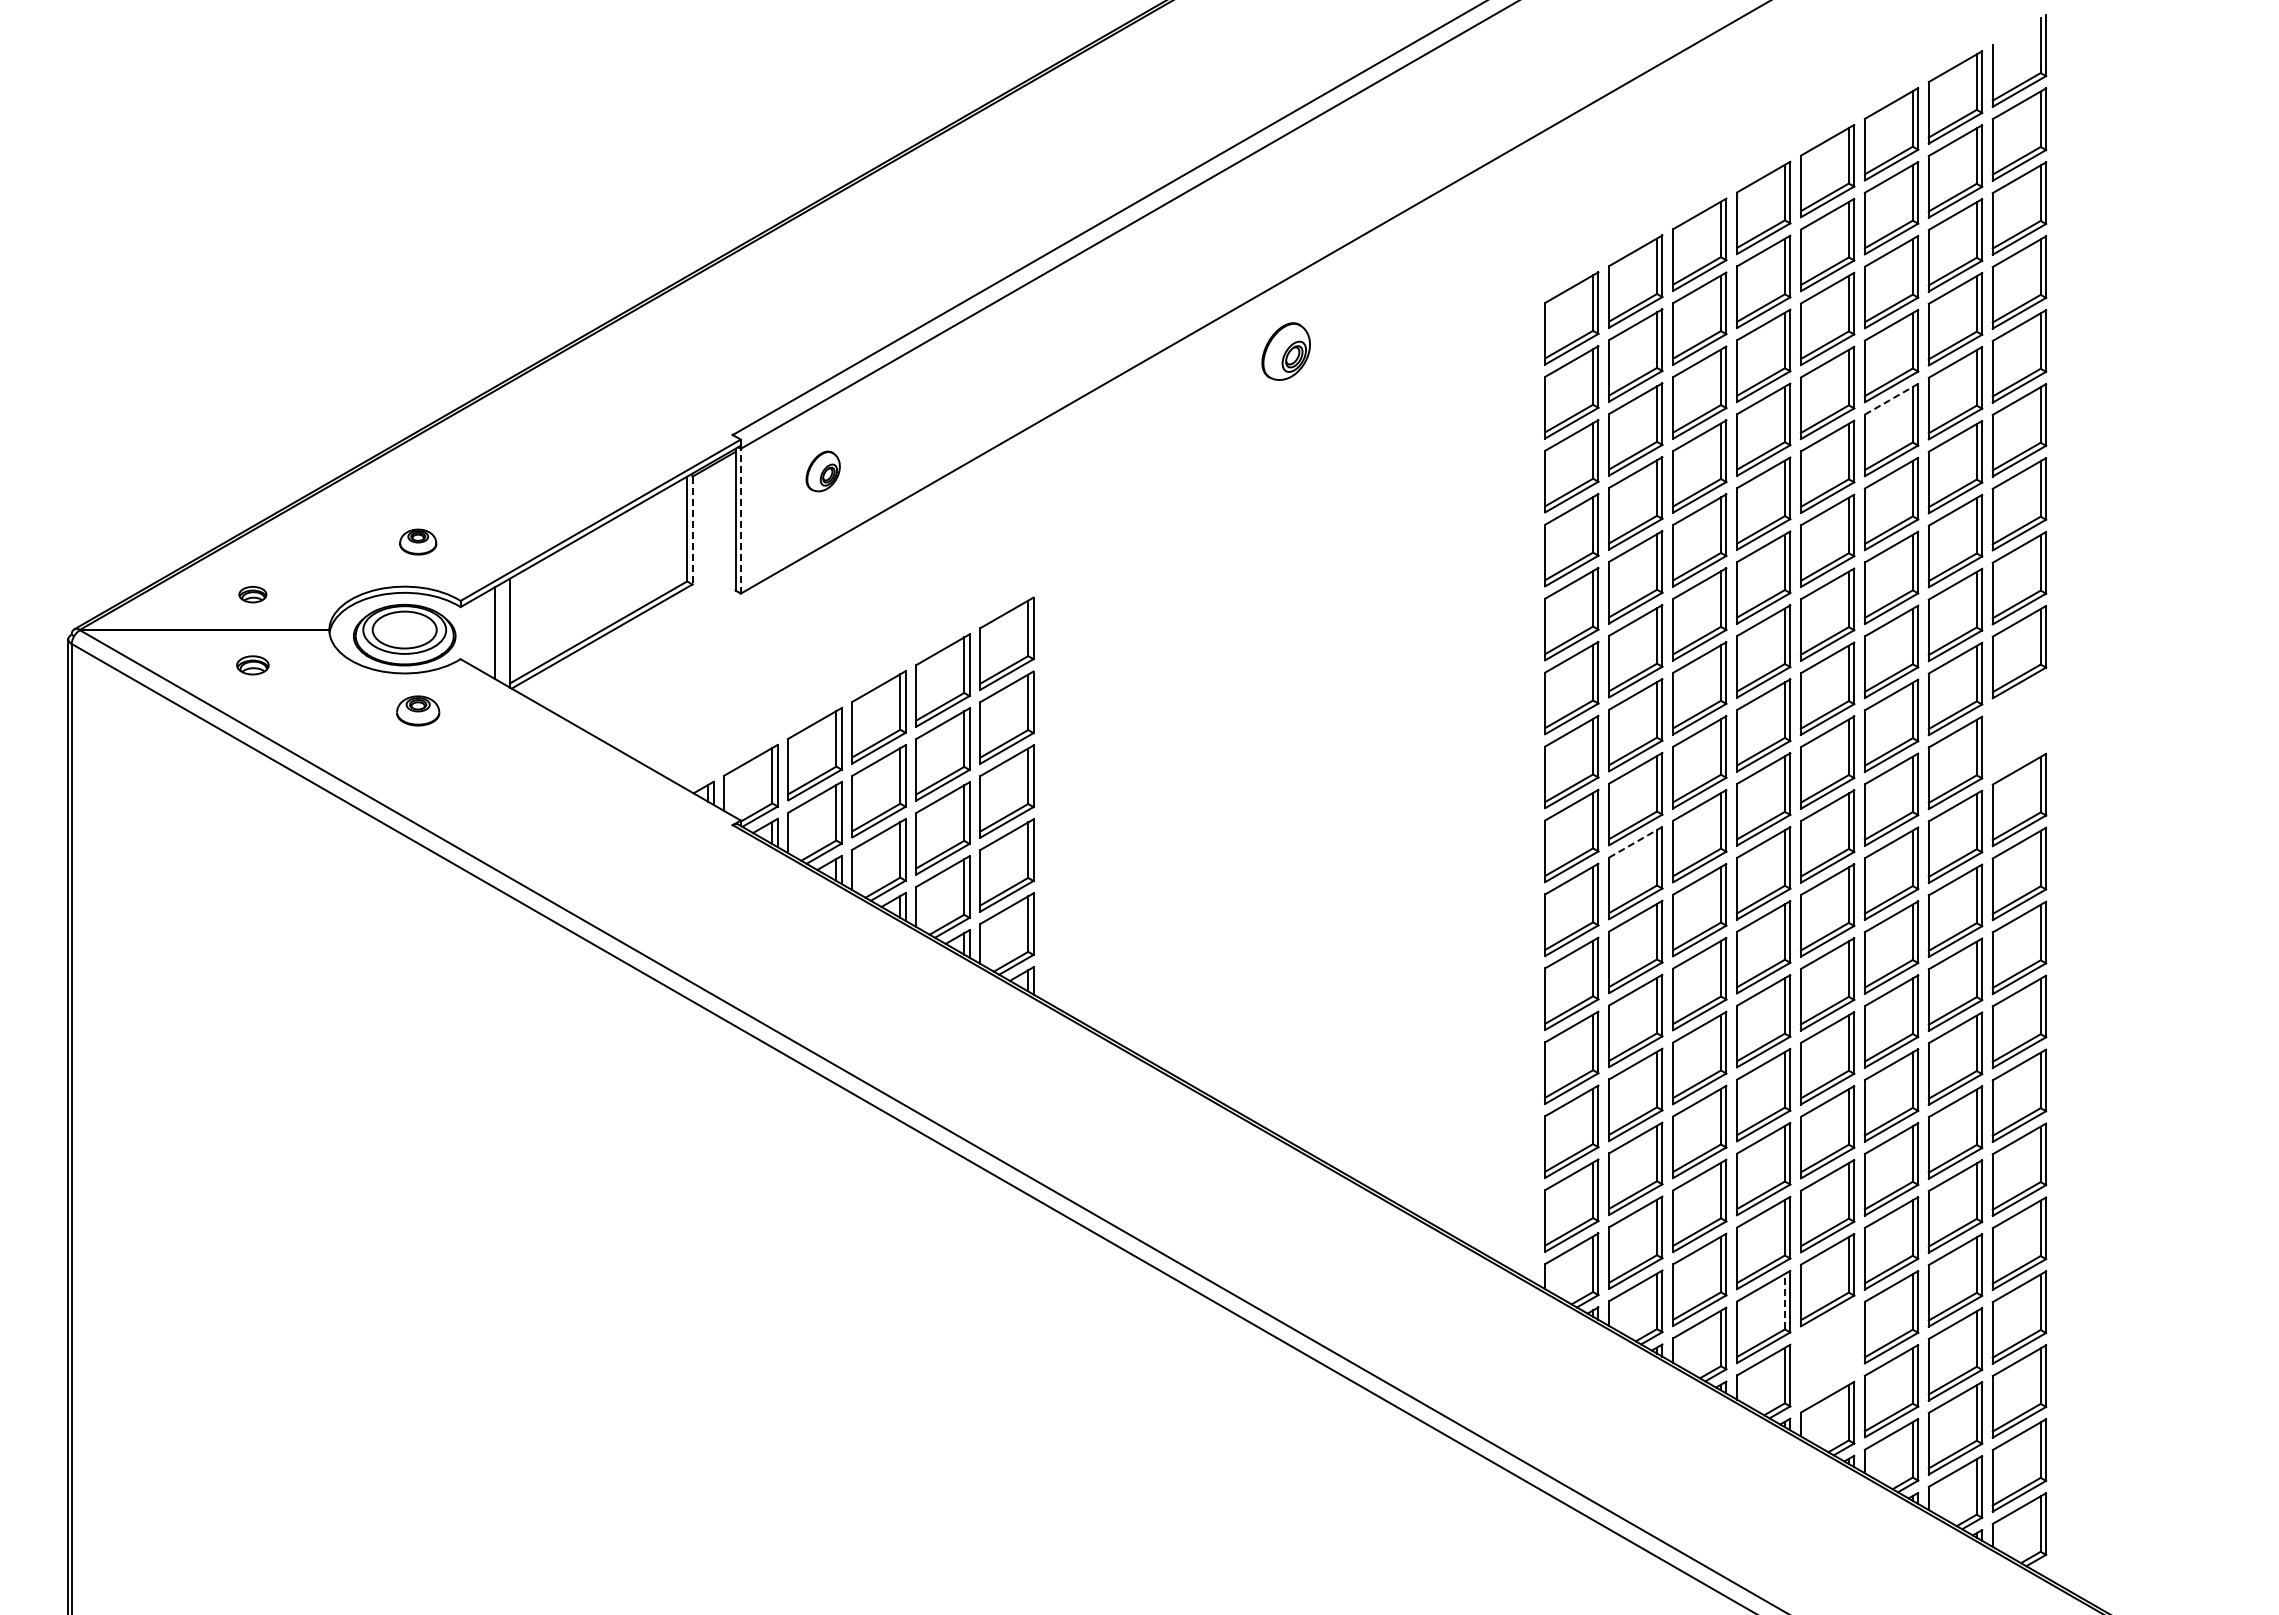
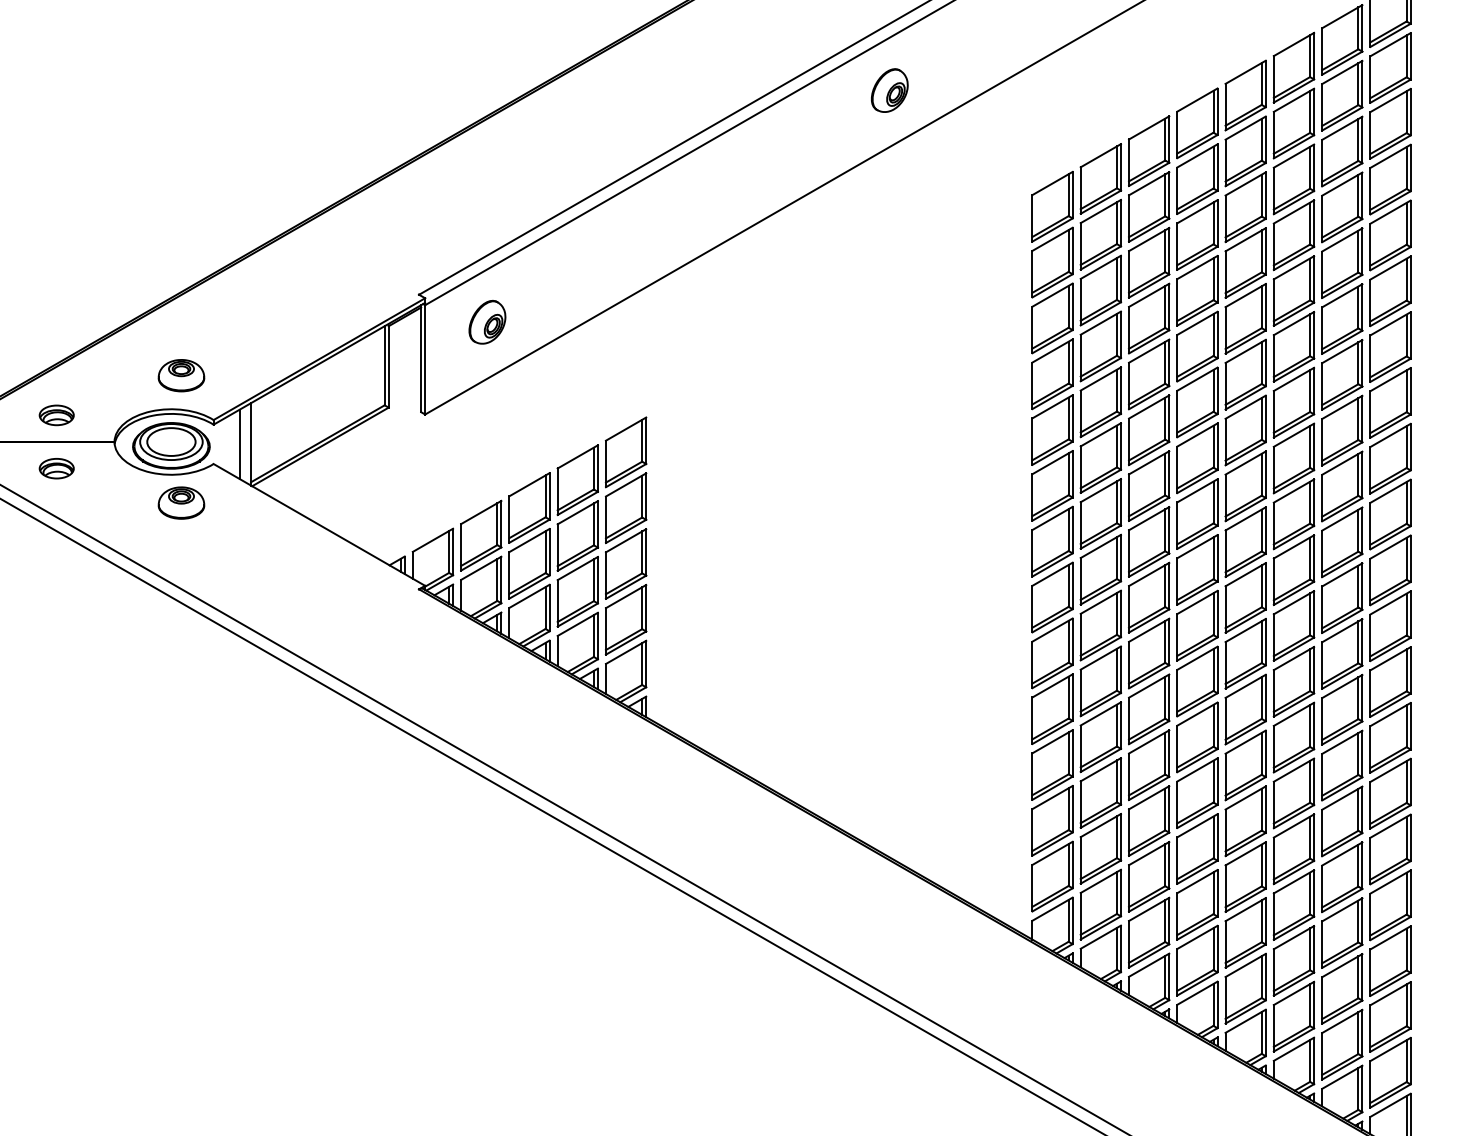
part: (1285, 351) -> (889, 90), moved
line: (1891, 399) -> (1293, 267), dashed -> solid
part: (822, 471) -> (486, 322), size x1.43
line: (740, 520) -> (424, 359), dashed -> solid
line: (692, 530) -> (388, 366), dashed -> solid
part: (418, 541) -> (181, 375), size x1.67
part: (252, 594) -> (56, 415), size x1.67
part: (252, 665) -> (56, 468), size x1.43
part: (418, 710) -> (181, 502), size x1.43
part: (2019, 725) -> (1390, 514), added
line: (1635, 842) -> (1100, 602), dashed -> solid
line: (1784, 1301) -> (1213, 948), dashed -> solid
part: (1827, 1353) -> (1245, 988), added

